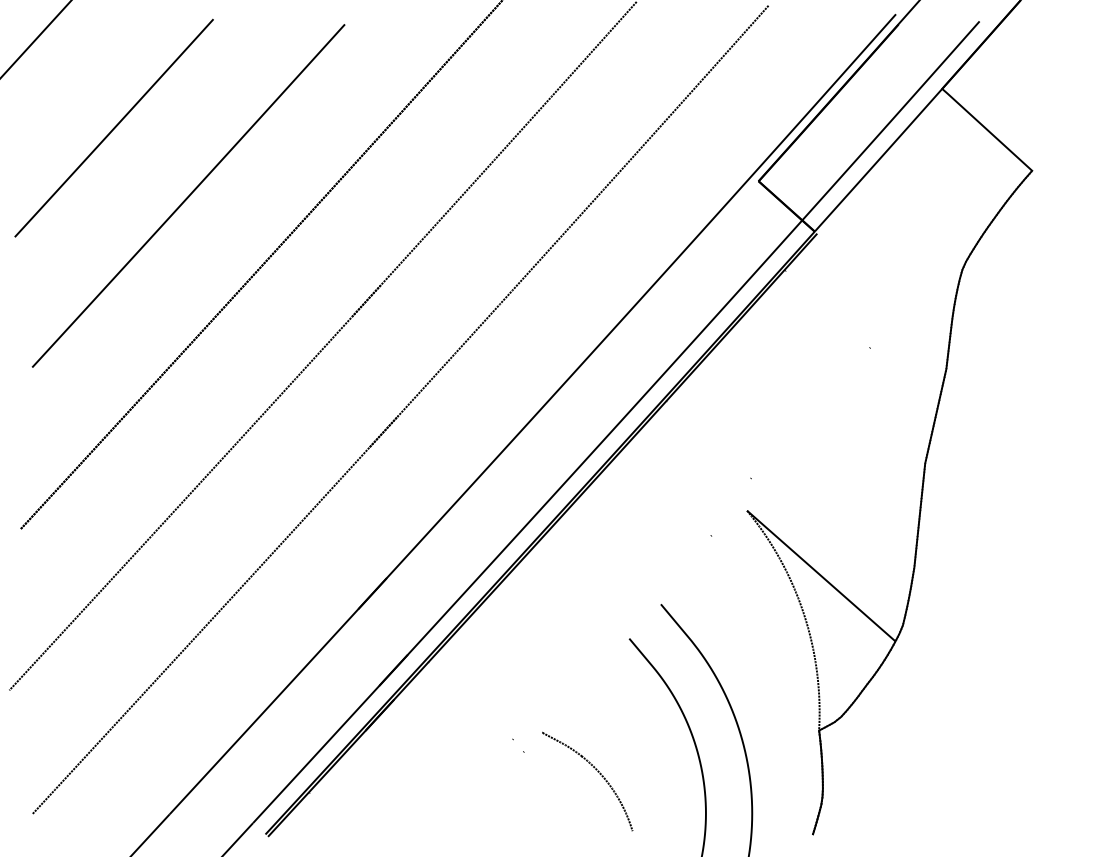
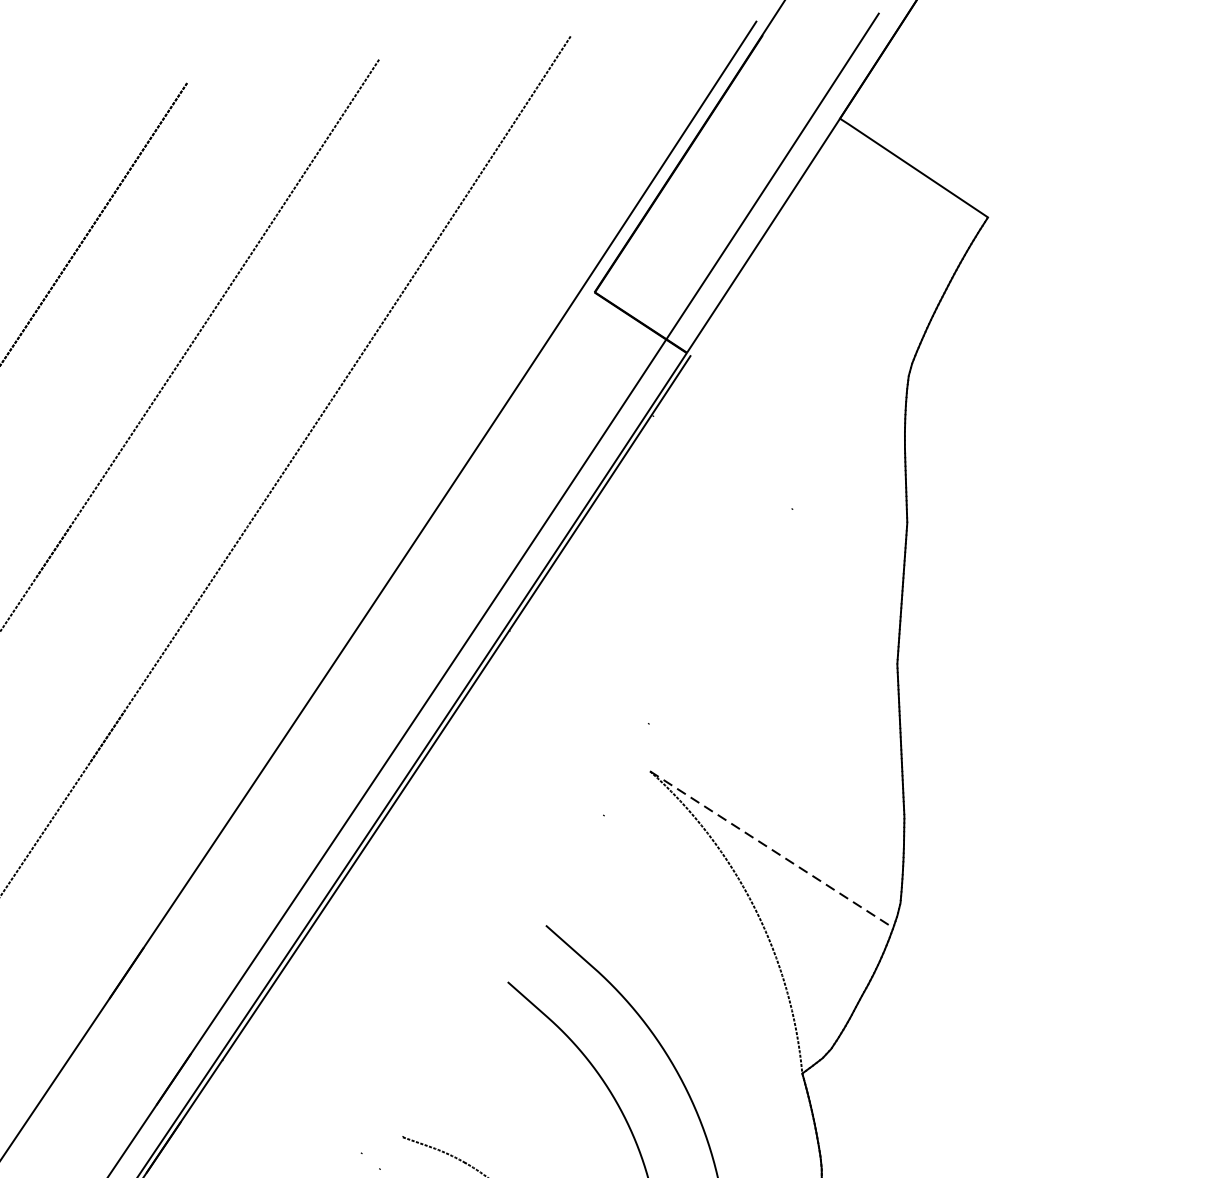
line: (821, 576) -> (772, 850), solid -> dashed

